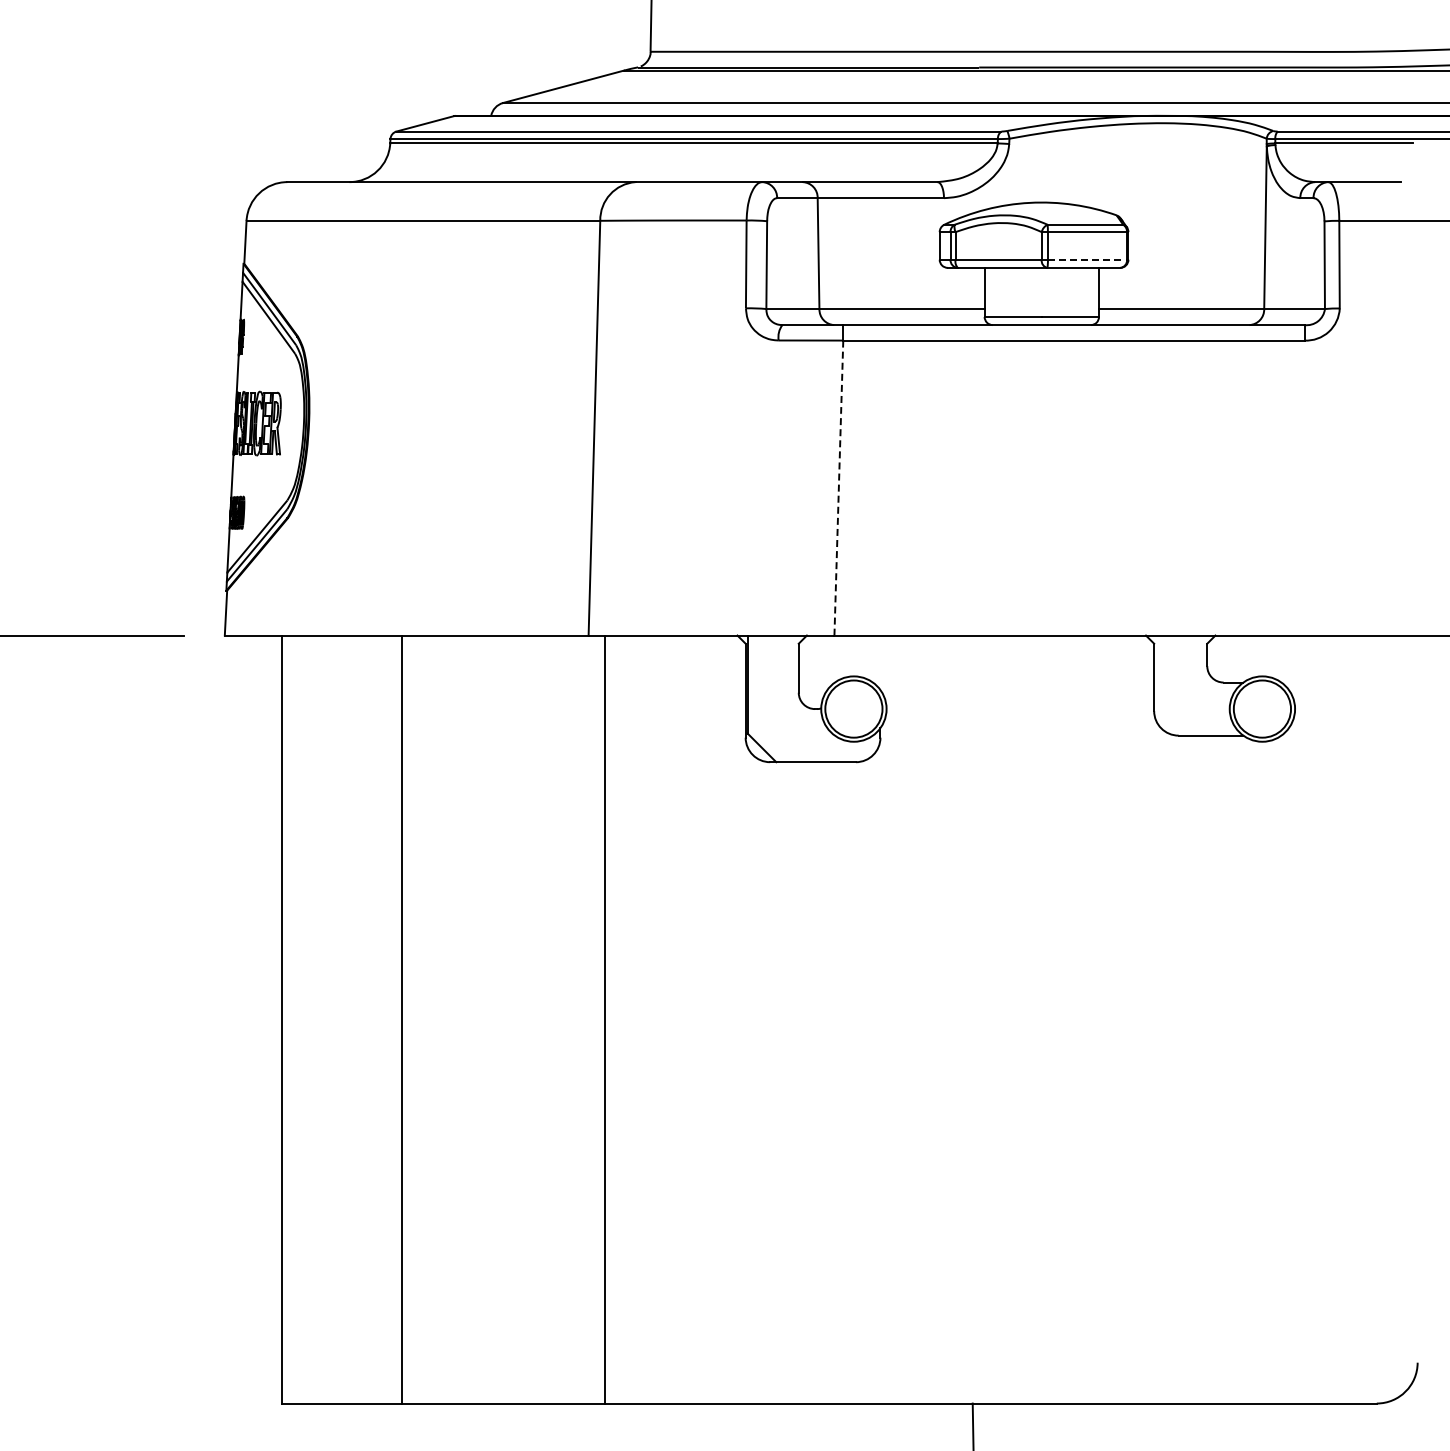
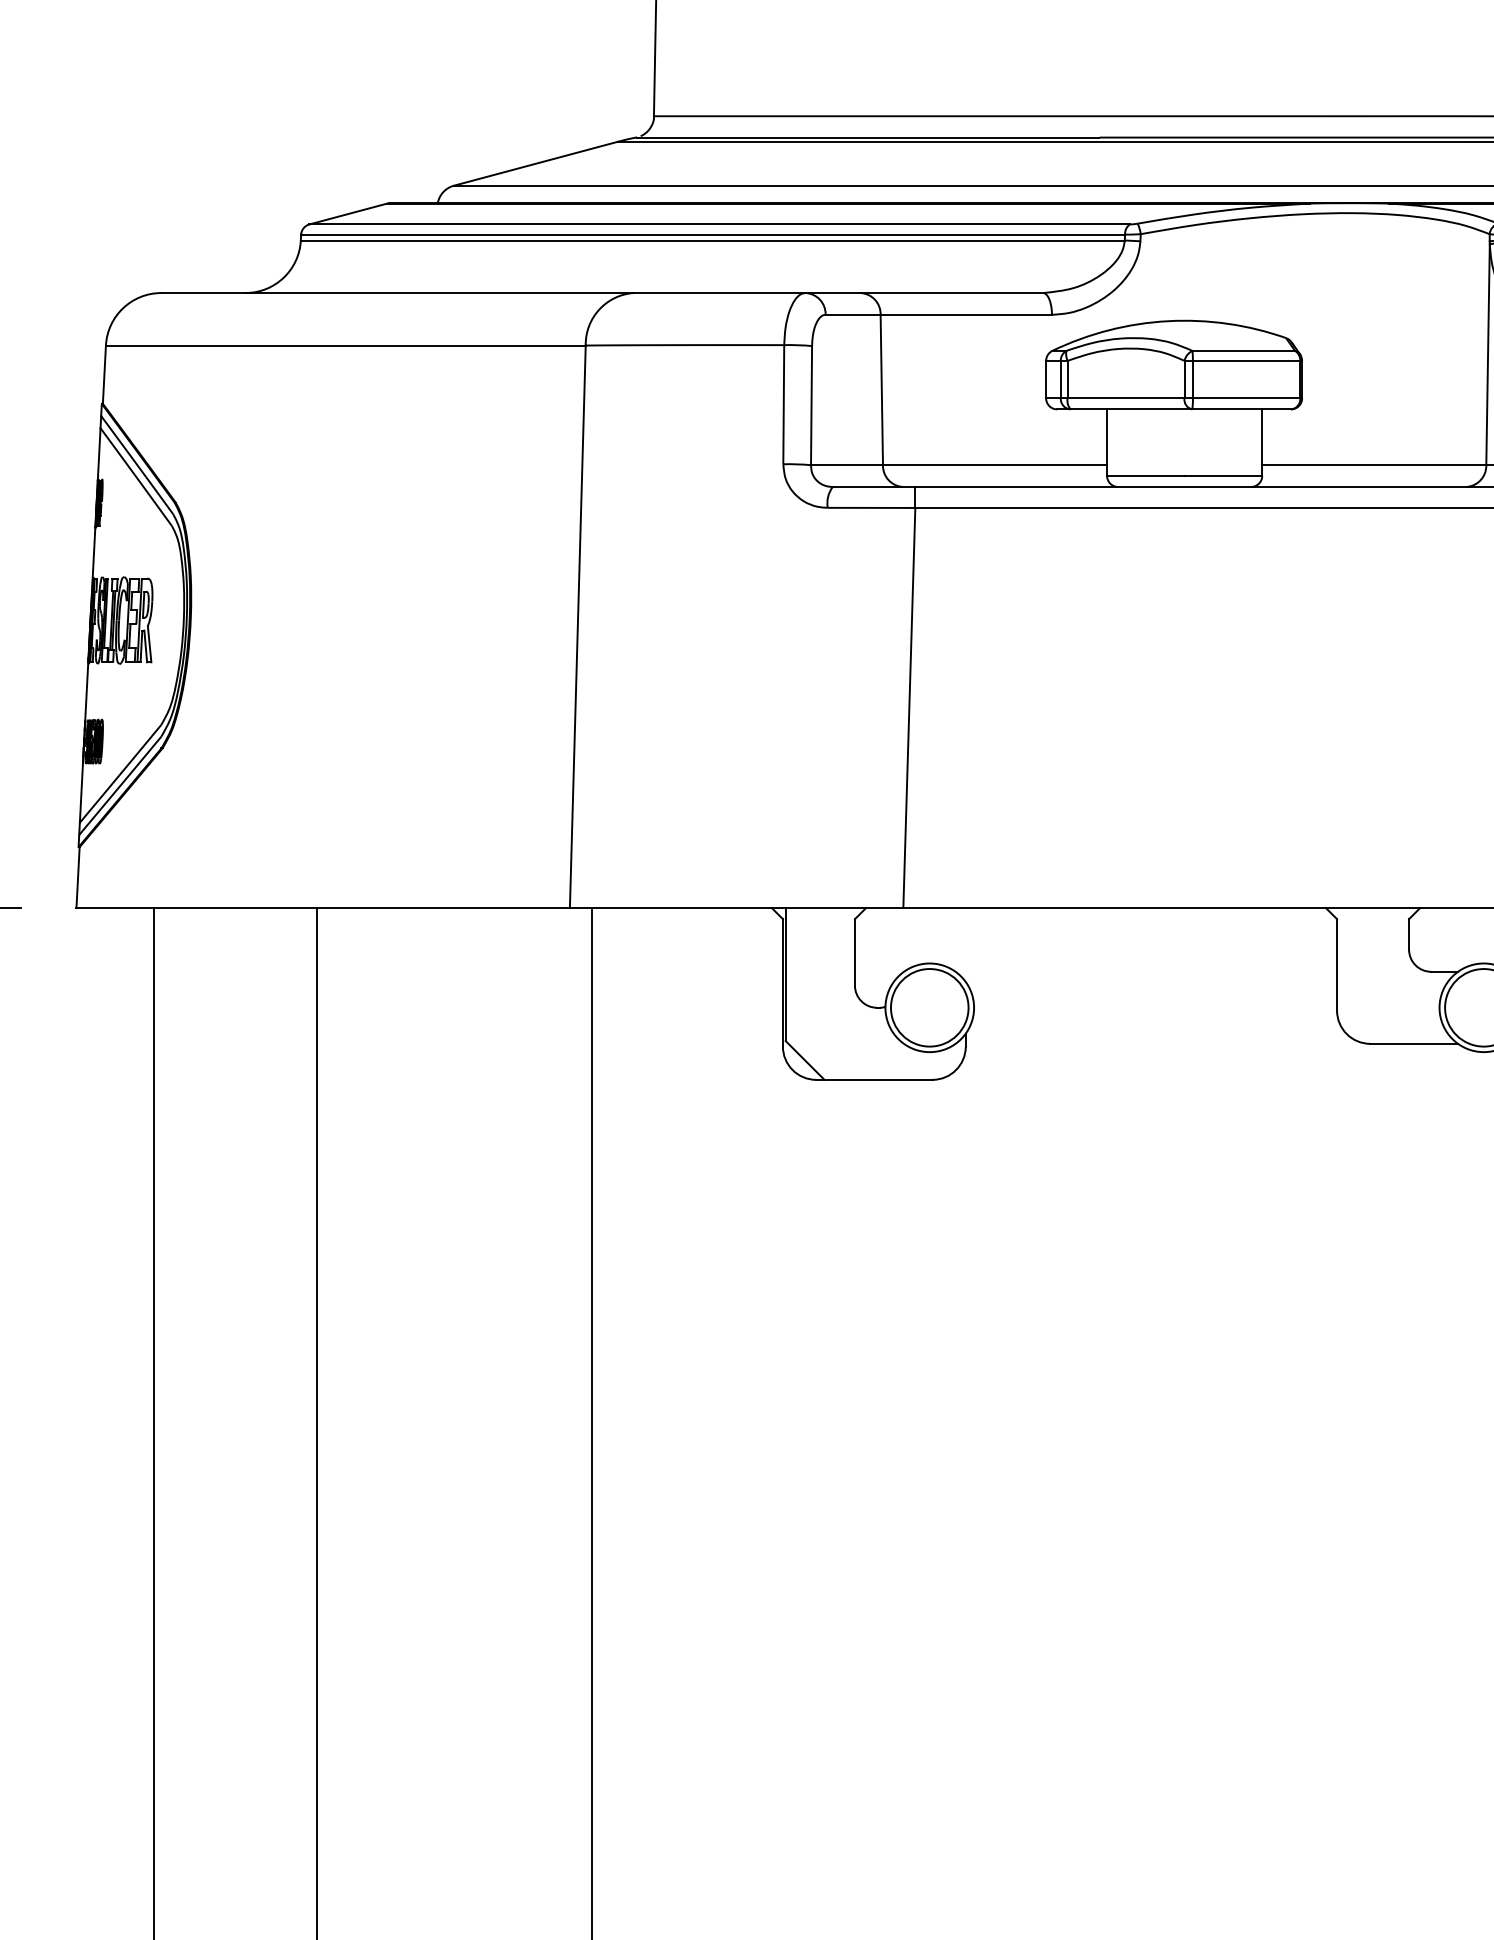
line: (1087, 259) -> (1246, 397), dashed -> solid
line: (838, 488) -> (908, 708), dashed -> solid

